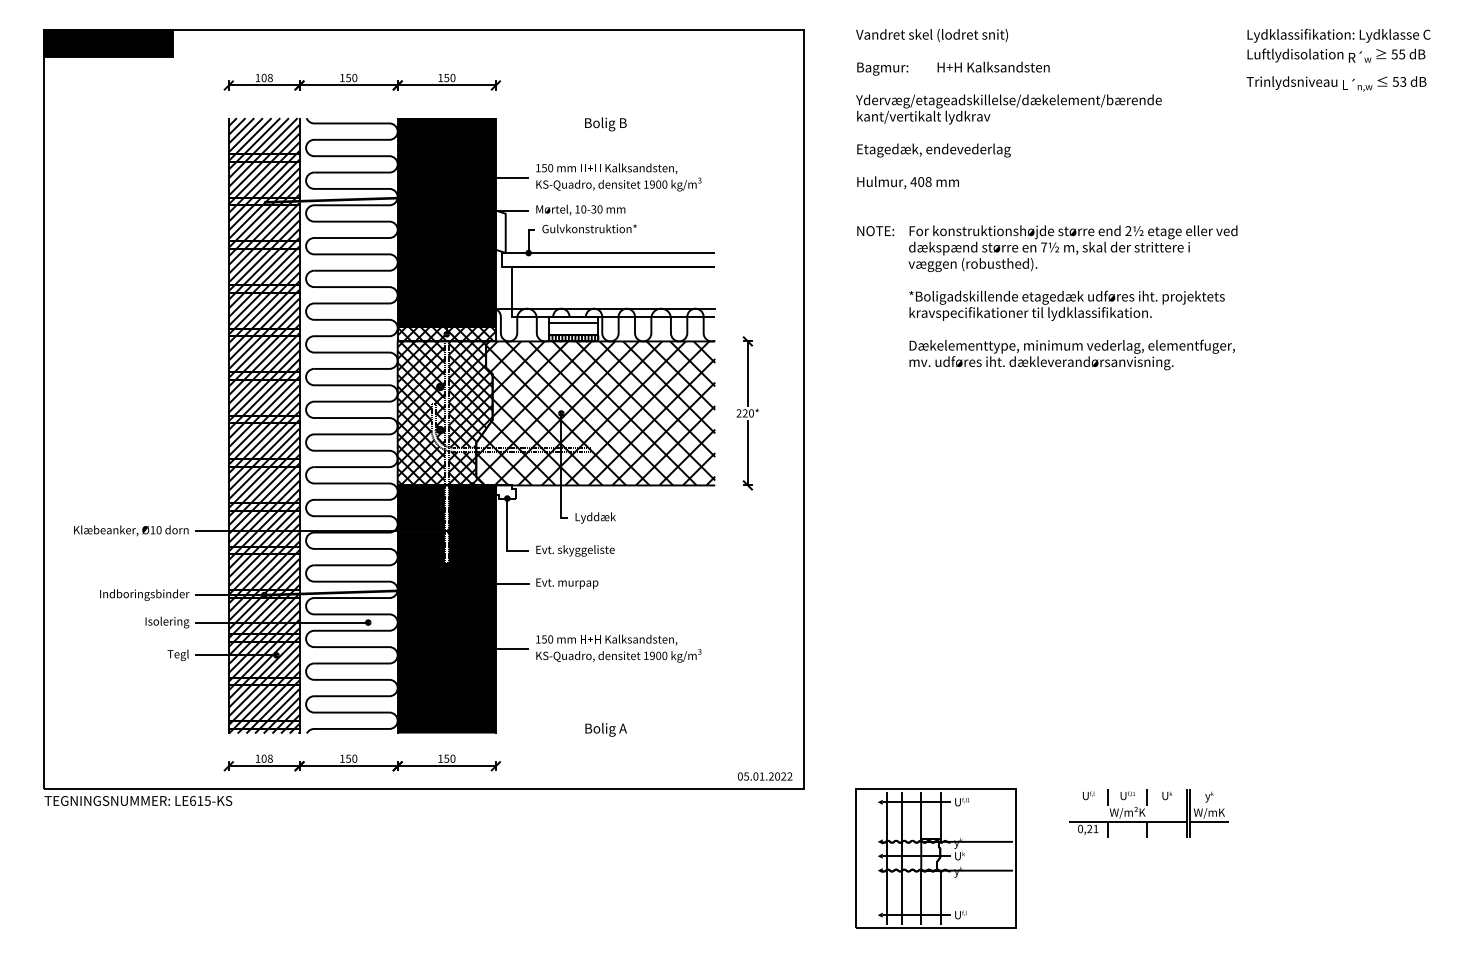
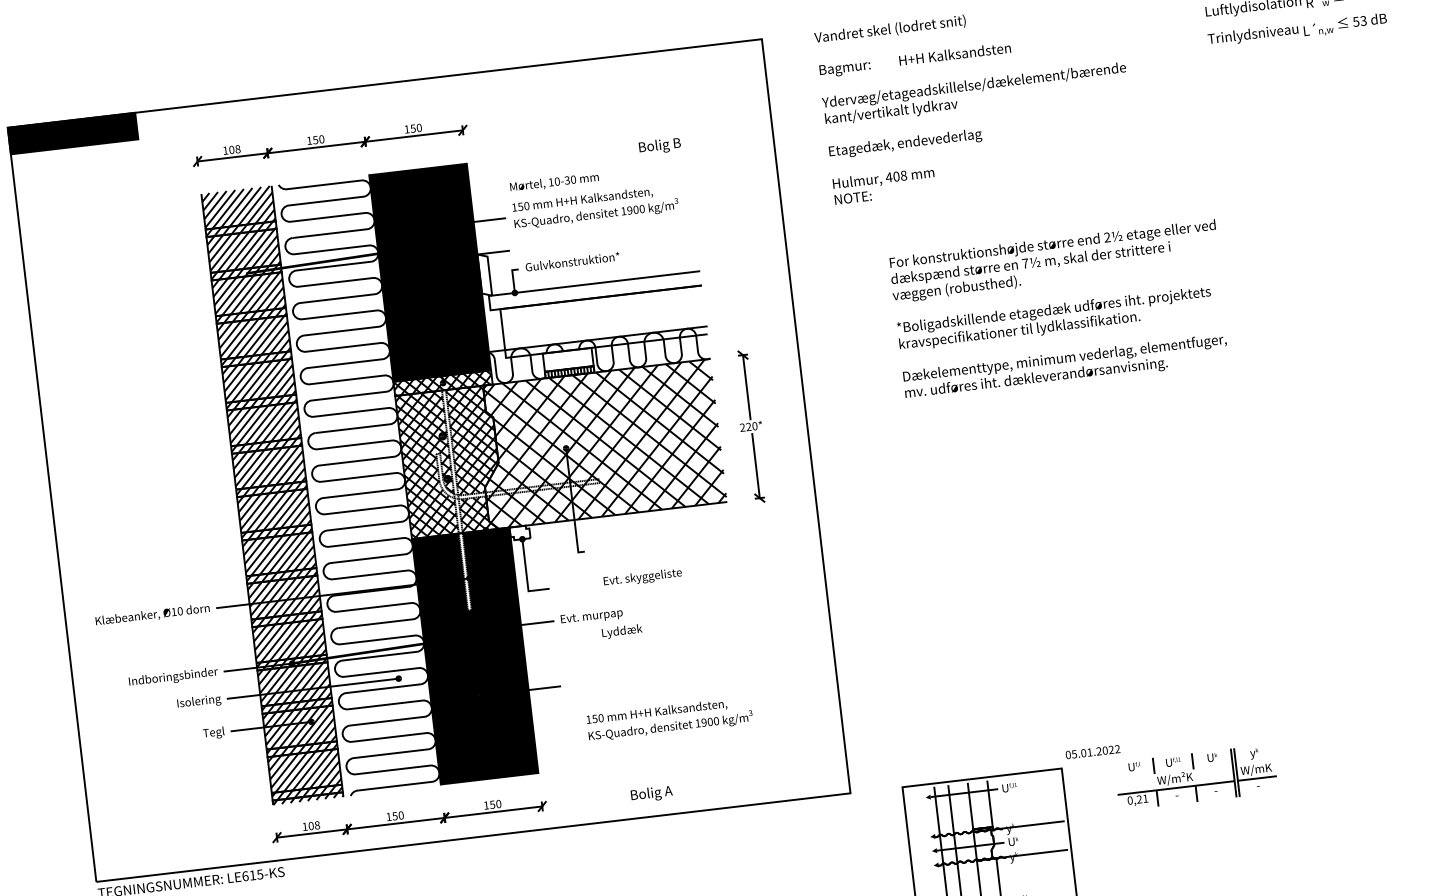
text: (605, 124) -> (659, 146), moved
text: (580, 209) -> (554, 182), moved
text: (875, 231) -> (853, 198), moved
text: (1072, 297) -> (1059, 309), moved
line: (573, 322) -> (567, 356), removed
text: (595, 517) -> (621, 631), moved
text: (575, 550) -> (642, 577), moved
text: (618, 648) -> (669, 719), moved
text: (605, 729) -> (651, 793), moved
text: (765, 776) -> (1093, 752), moved

